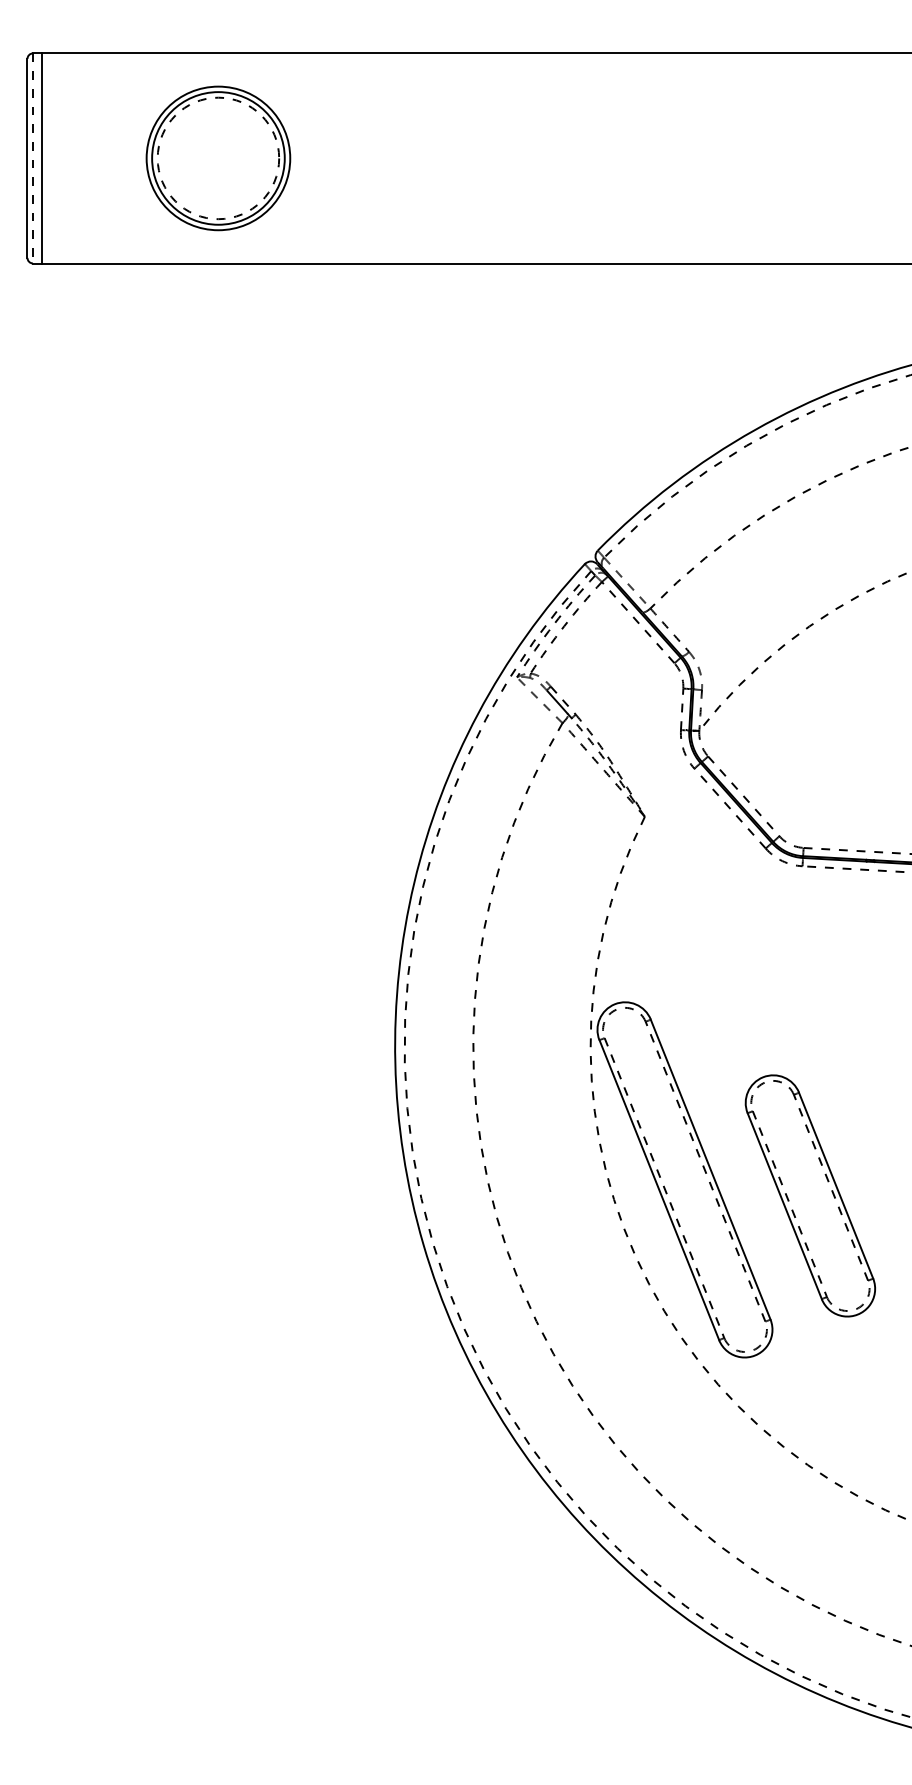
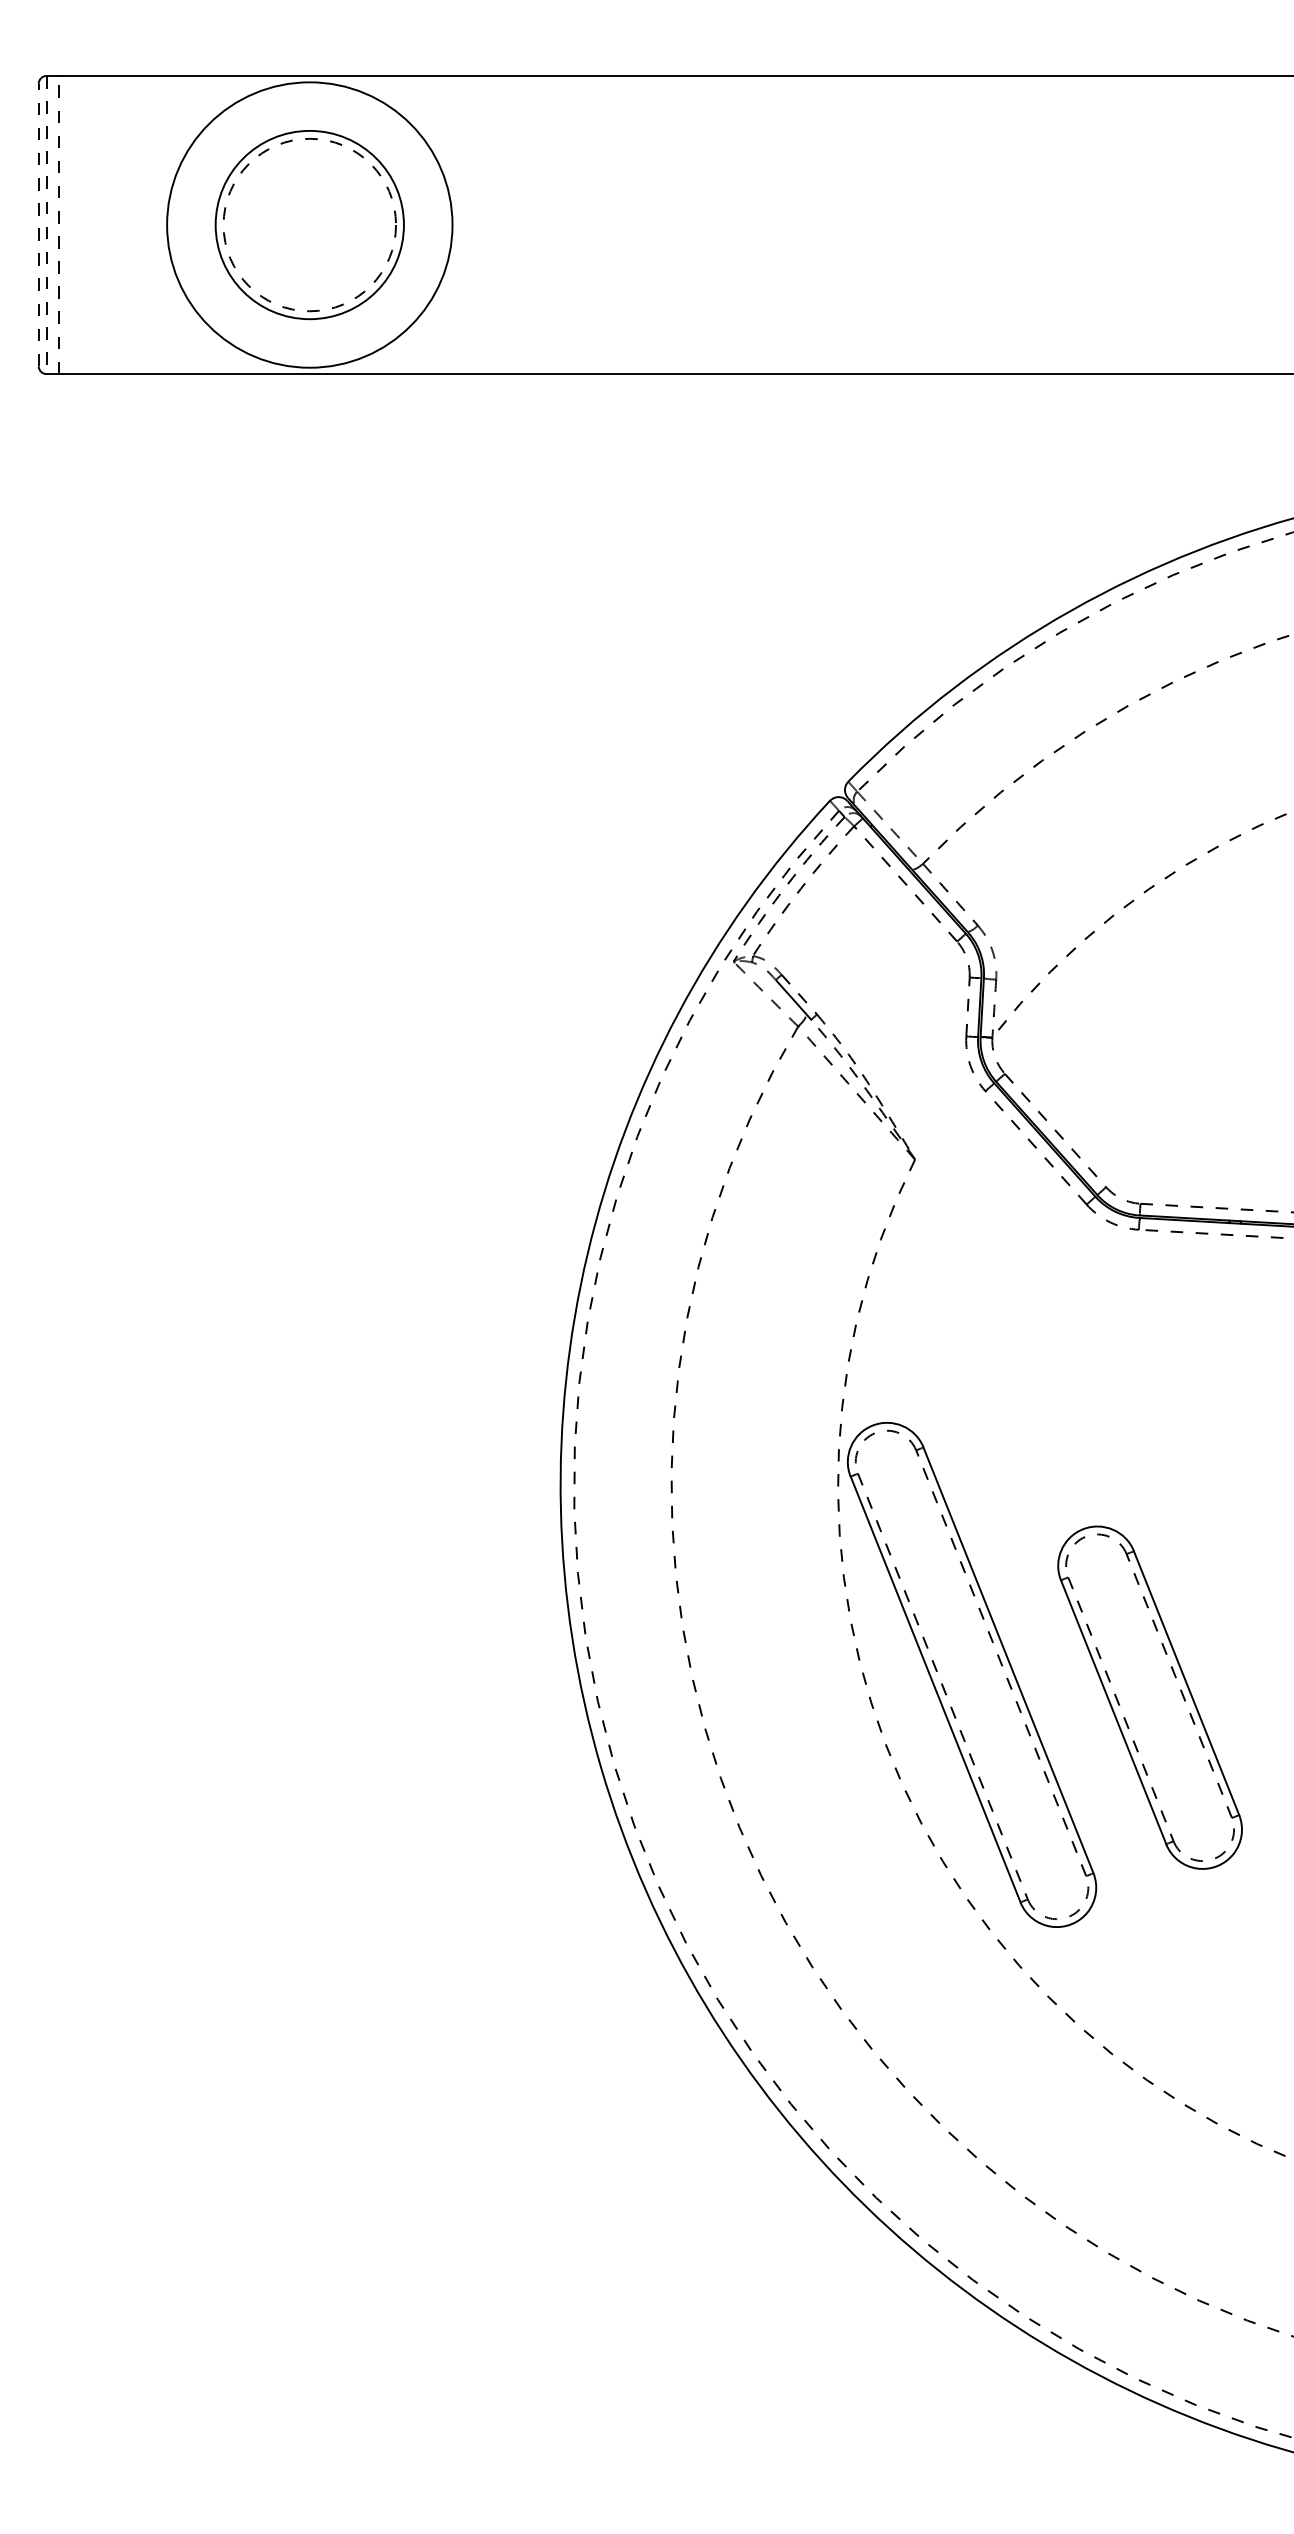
line: (27, 158) -> (38, 224), solid -> dashed
line: (41, 158) -> (58, 224), solid -> dashed
circle: (218, 158) -> (309, 224), size x1.4

